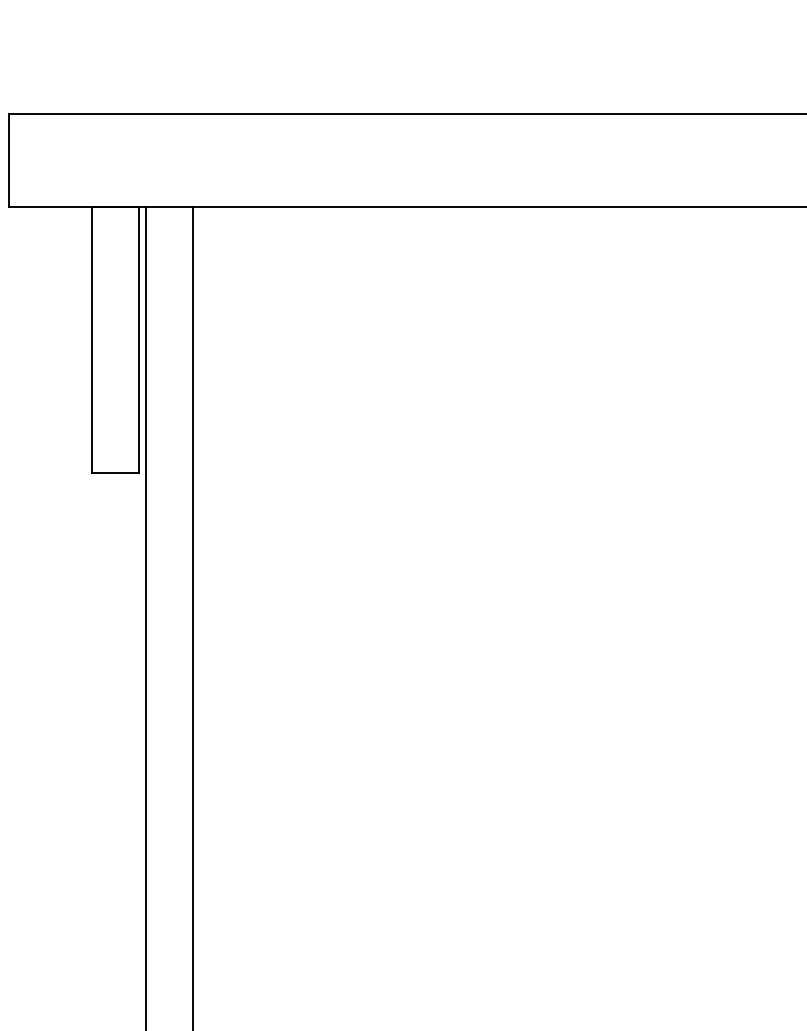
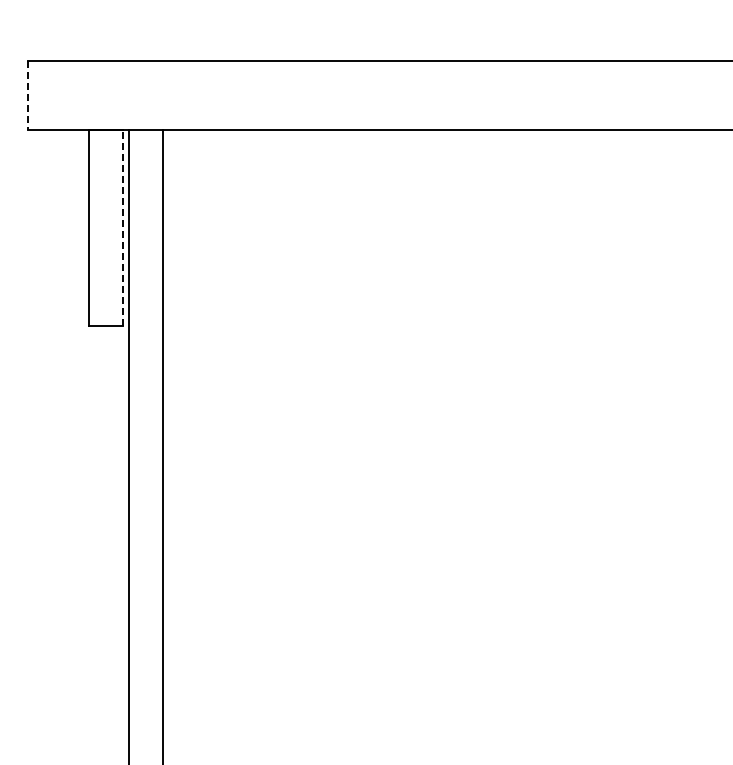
line: (8, 160) -> (27, 95), solid -> dashed
line: (139, 341) -> (123, 228), solid -> dashed

